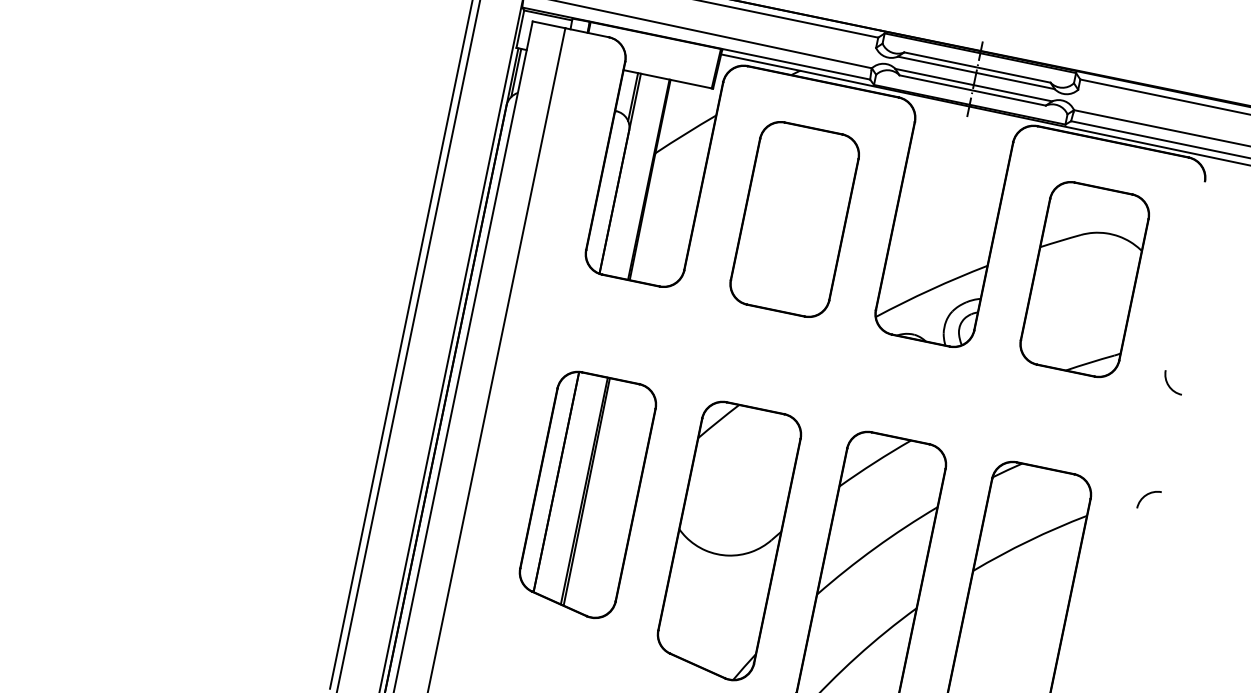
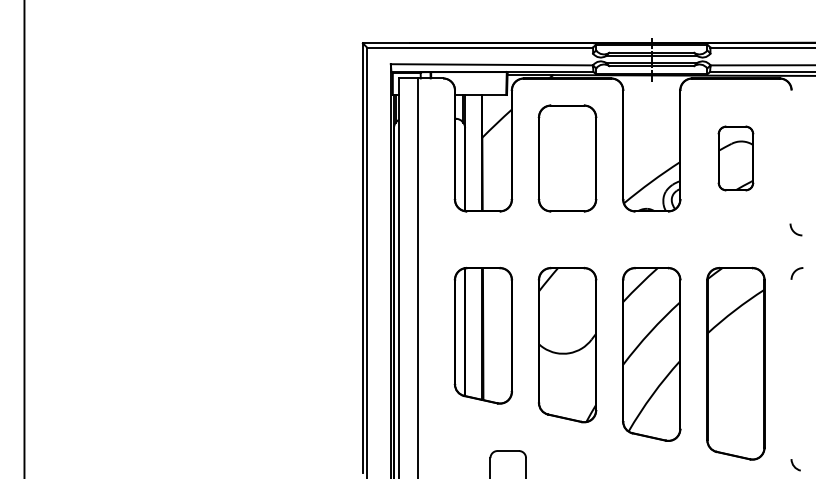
part: (1083, 279) -> (735, 158), size x0.6
curve: (1168, 381) -> (793, 229), moved

